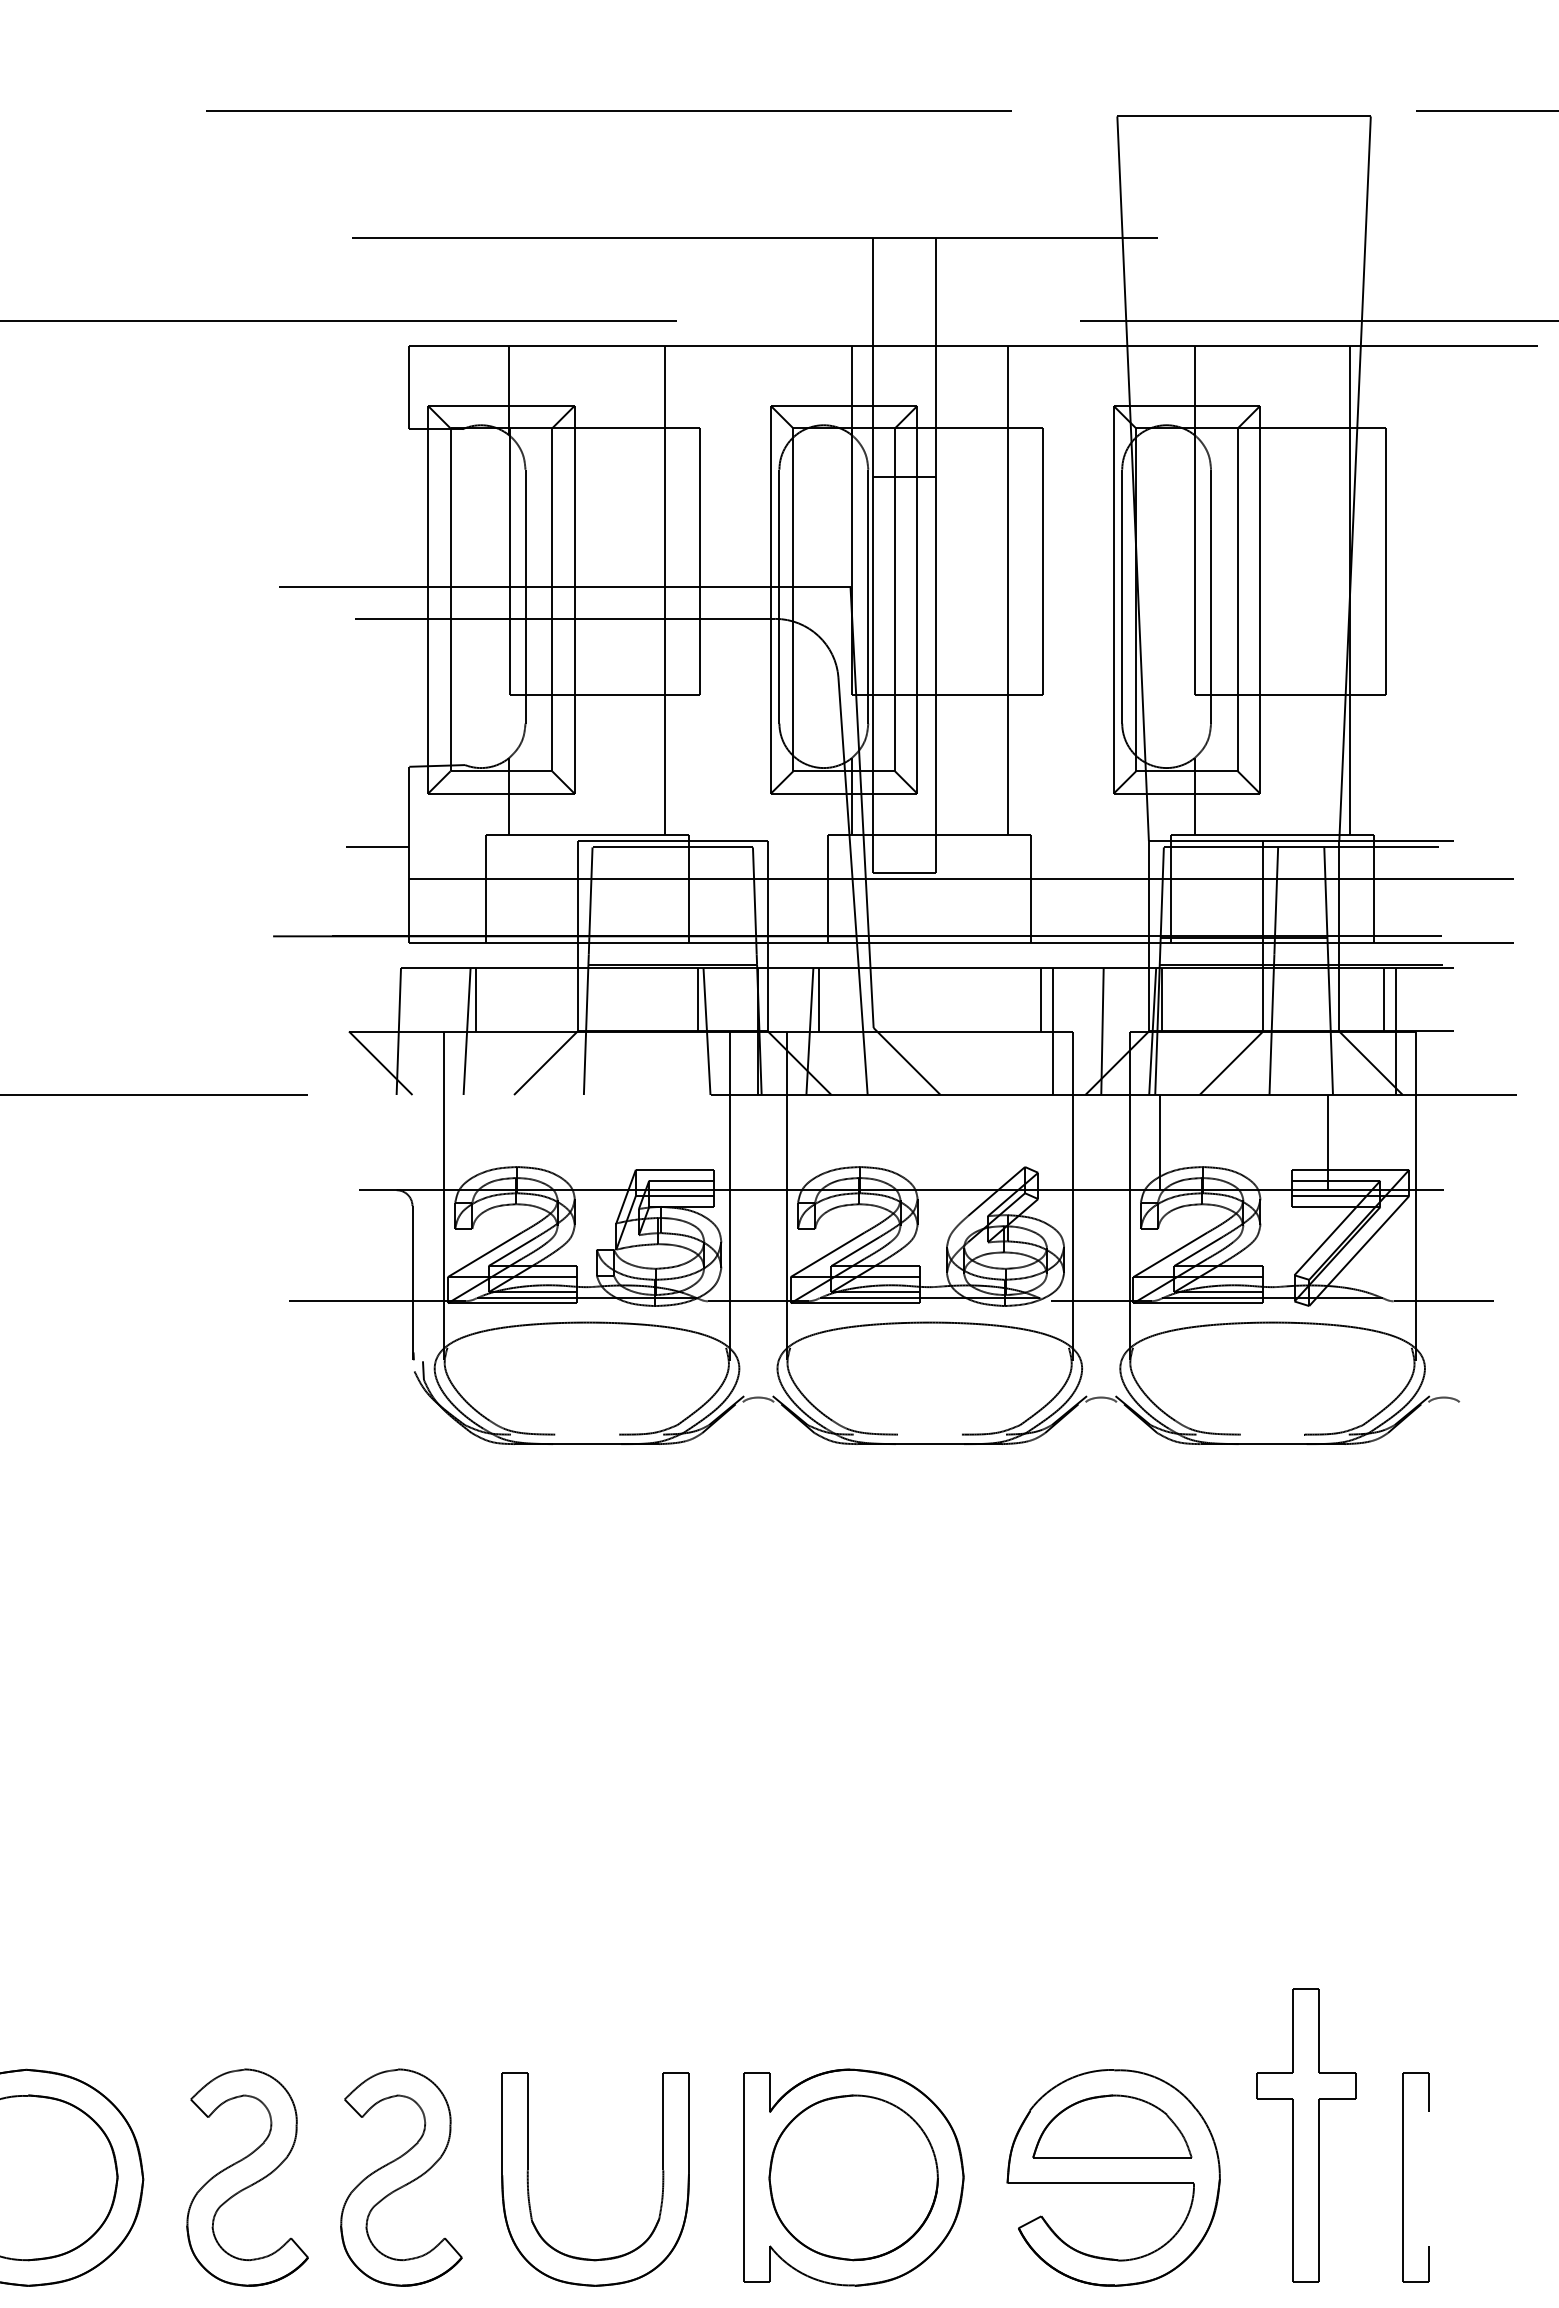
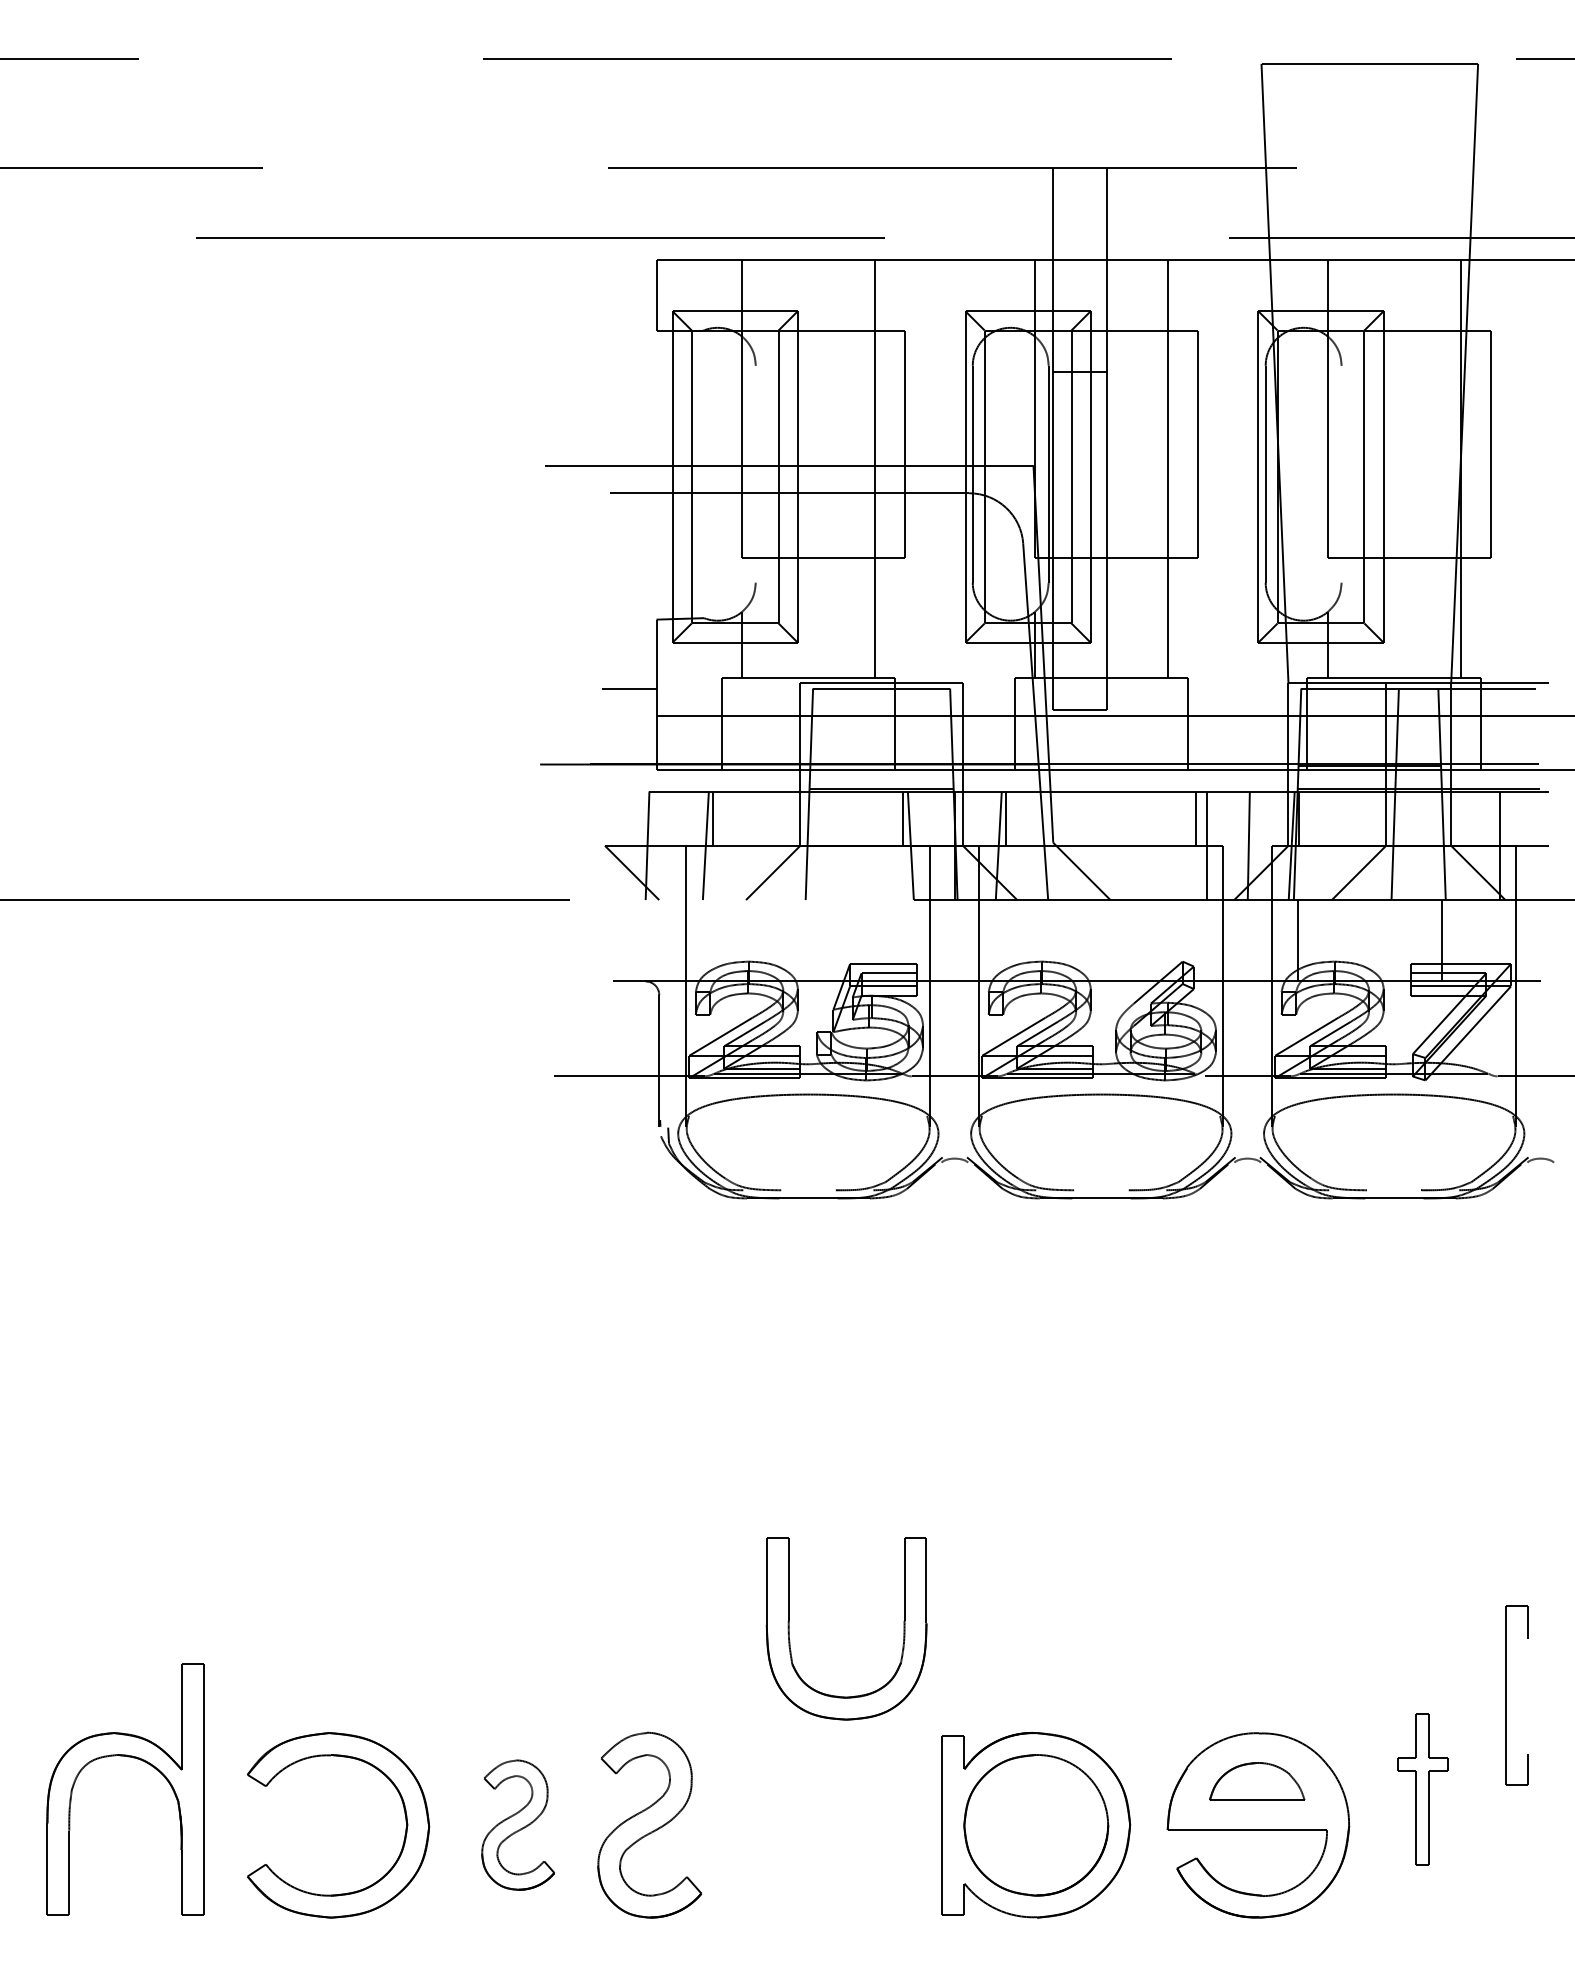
line: (525, 595) -> (755, 473), removed
line: (1210, 595) -> (1341, 473), removed
line: (1384, 999) -> (1489, 818), removed
part: (1111, 2126) -> (1256, 1781), size x0.7
part: (1305, 2135) -> (1422, 1789), size x0.6
part: (246, 2176) -> (517, 1824), size x0.7
part: (1404, 2178) -> (1506, 1695), moved
part: (528, 2179) -> (789, 1628), moved

